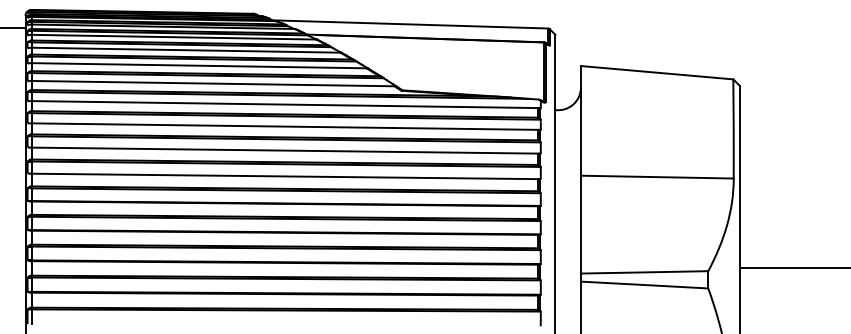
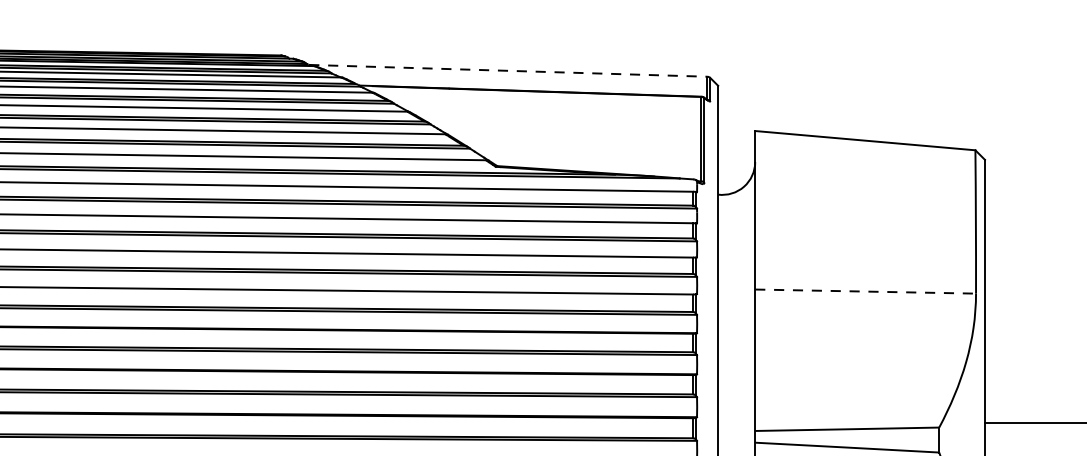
line: (410, 24) -> (508, 70), solid -> dashed
line: (657, 177) -> (865, 292), solid -> dashed

